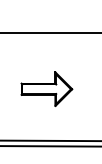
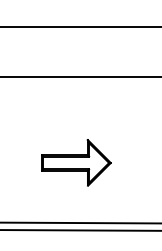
part: (46, 88) -> (76, 162), moved

